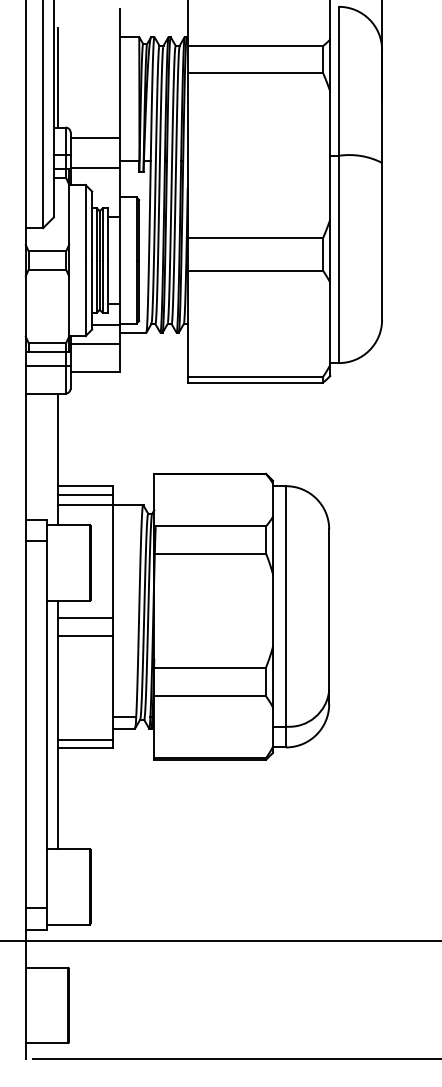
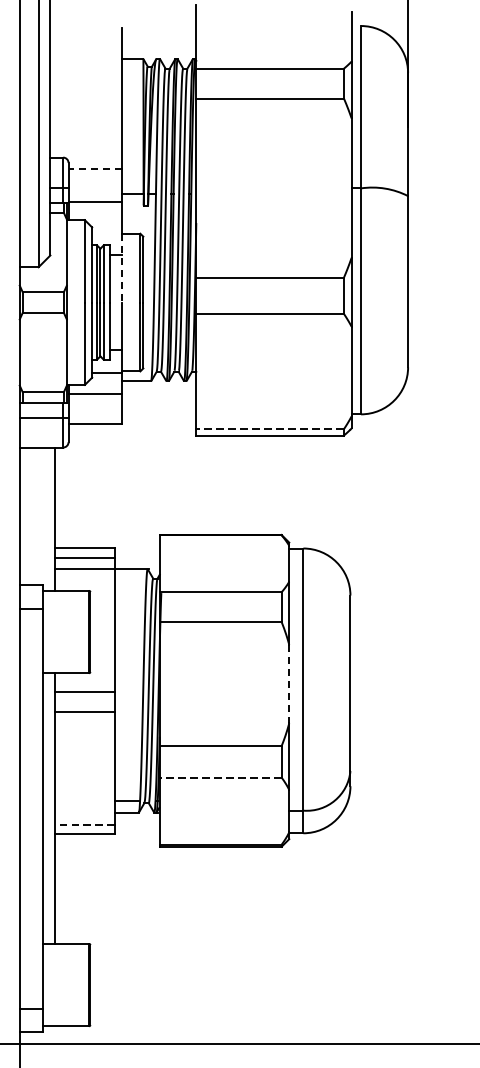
line: (58, 77) -> (55, 103), removed
line: (95, 138) -> (95, 169), solid -> dashed
line: (119, 228) -> (121, 267), solid -> dashed
line: (255, 376) -> (270, 428), solid -> dashed
line: (273, 610) -> (289, 684), solid -> dashed
line: (210, 696) -> (221, 777), solid -> dashed
line: (85, 739) -> (84, 824), solid -> dashed

